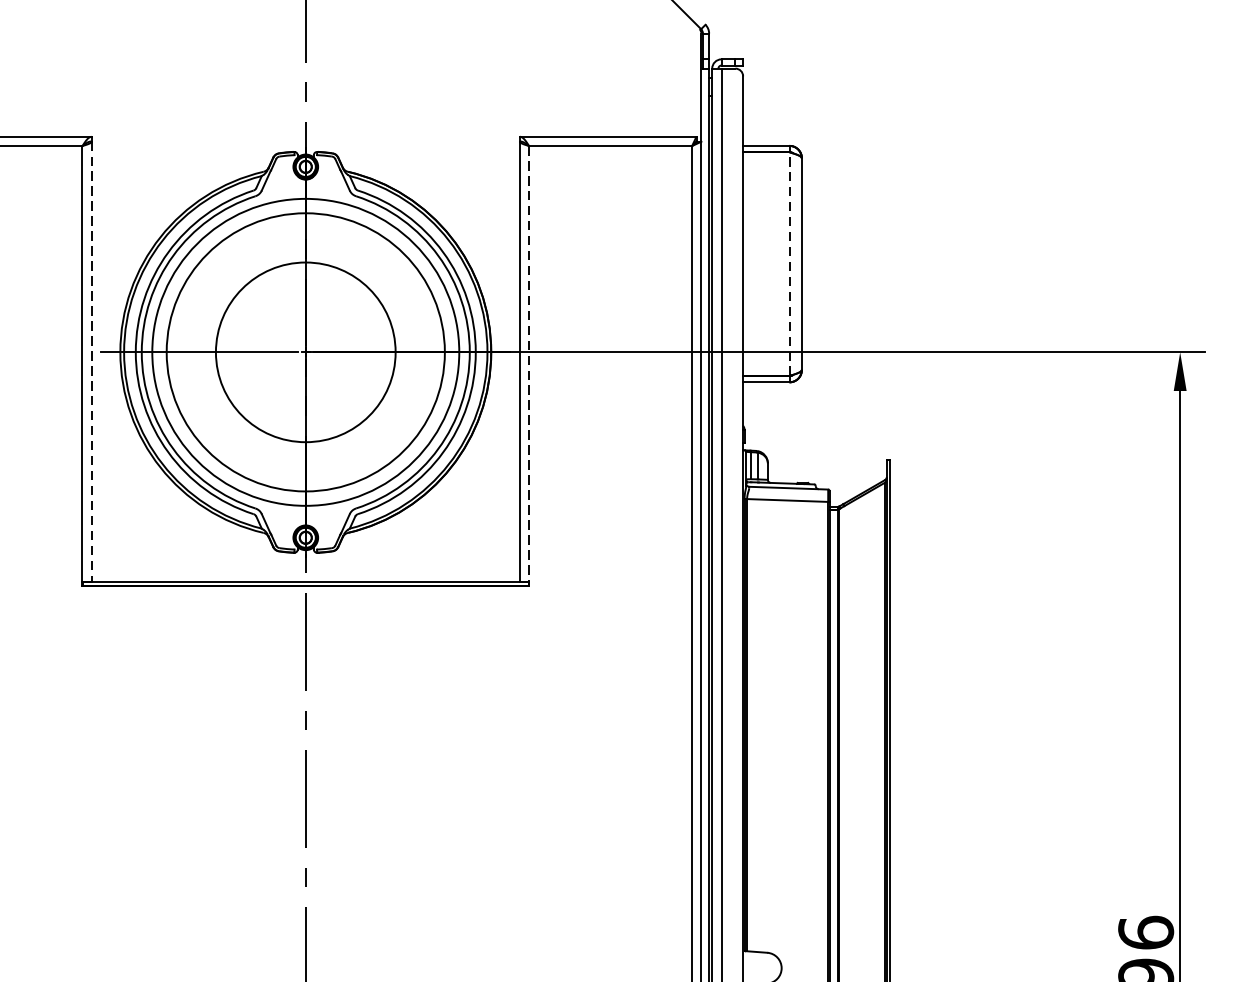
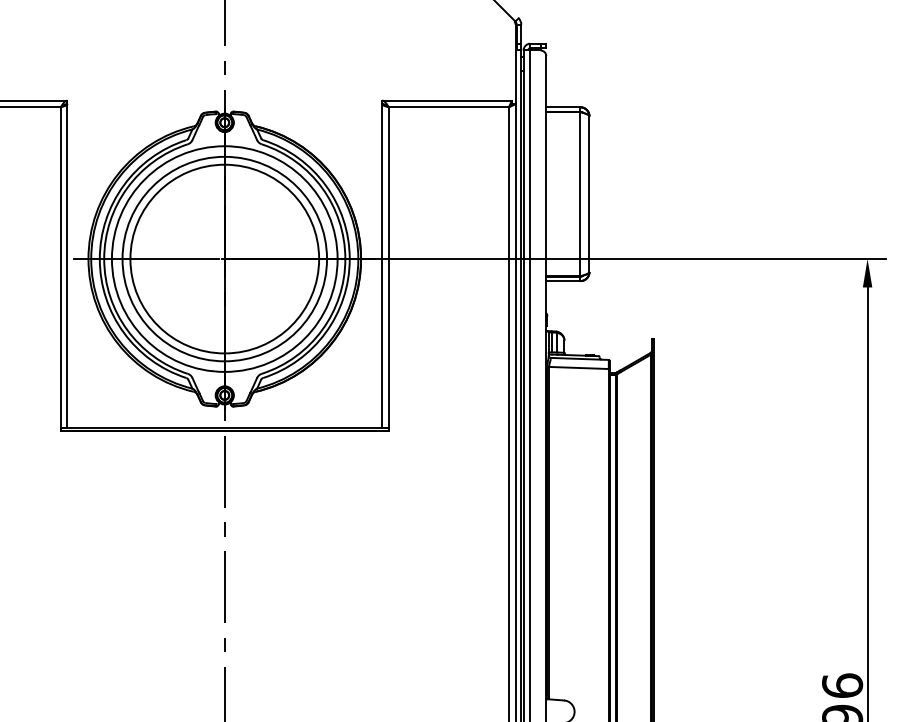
line: (789, 263) -> (580, 193), dashed -> solid
circle: (305, 351) -> (224, 258), size x1.43
line: (91, 361) -> (67, 265), dashed -> solid
line: (528, 365) -> (388, 268), dashed -> solid

